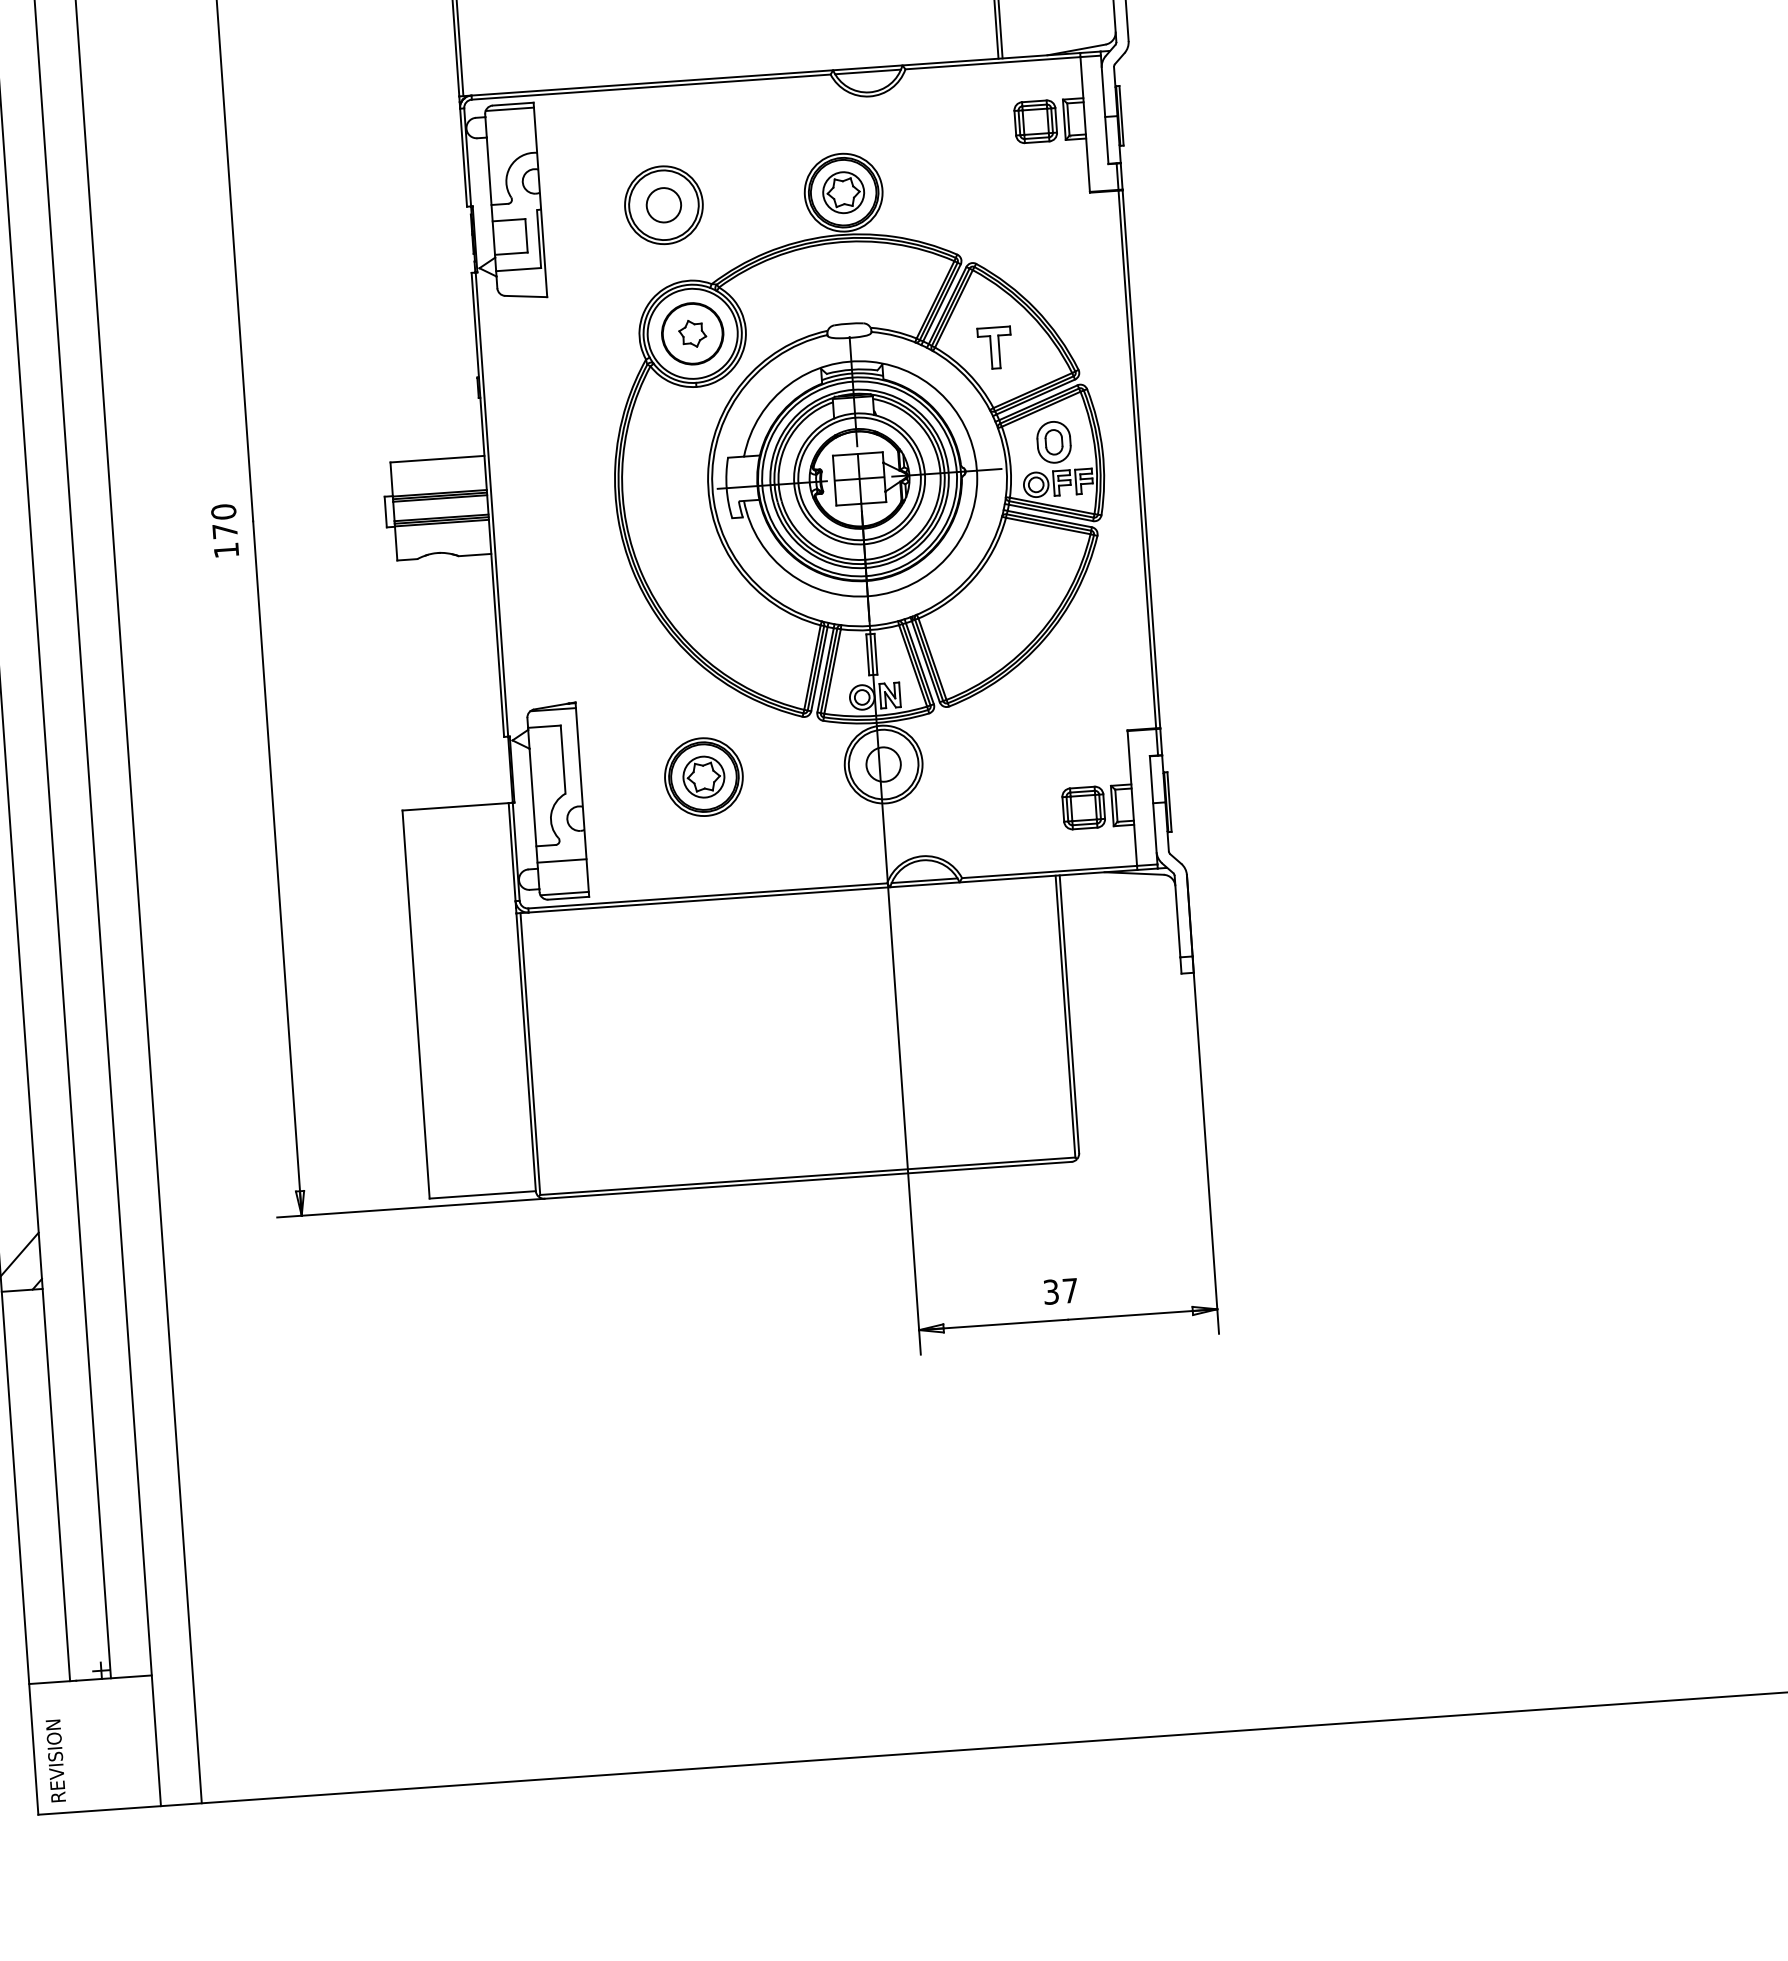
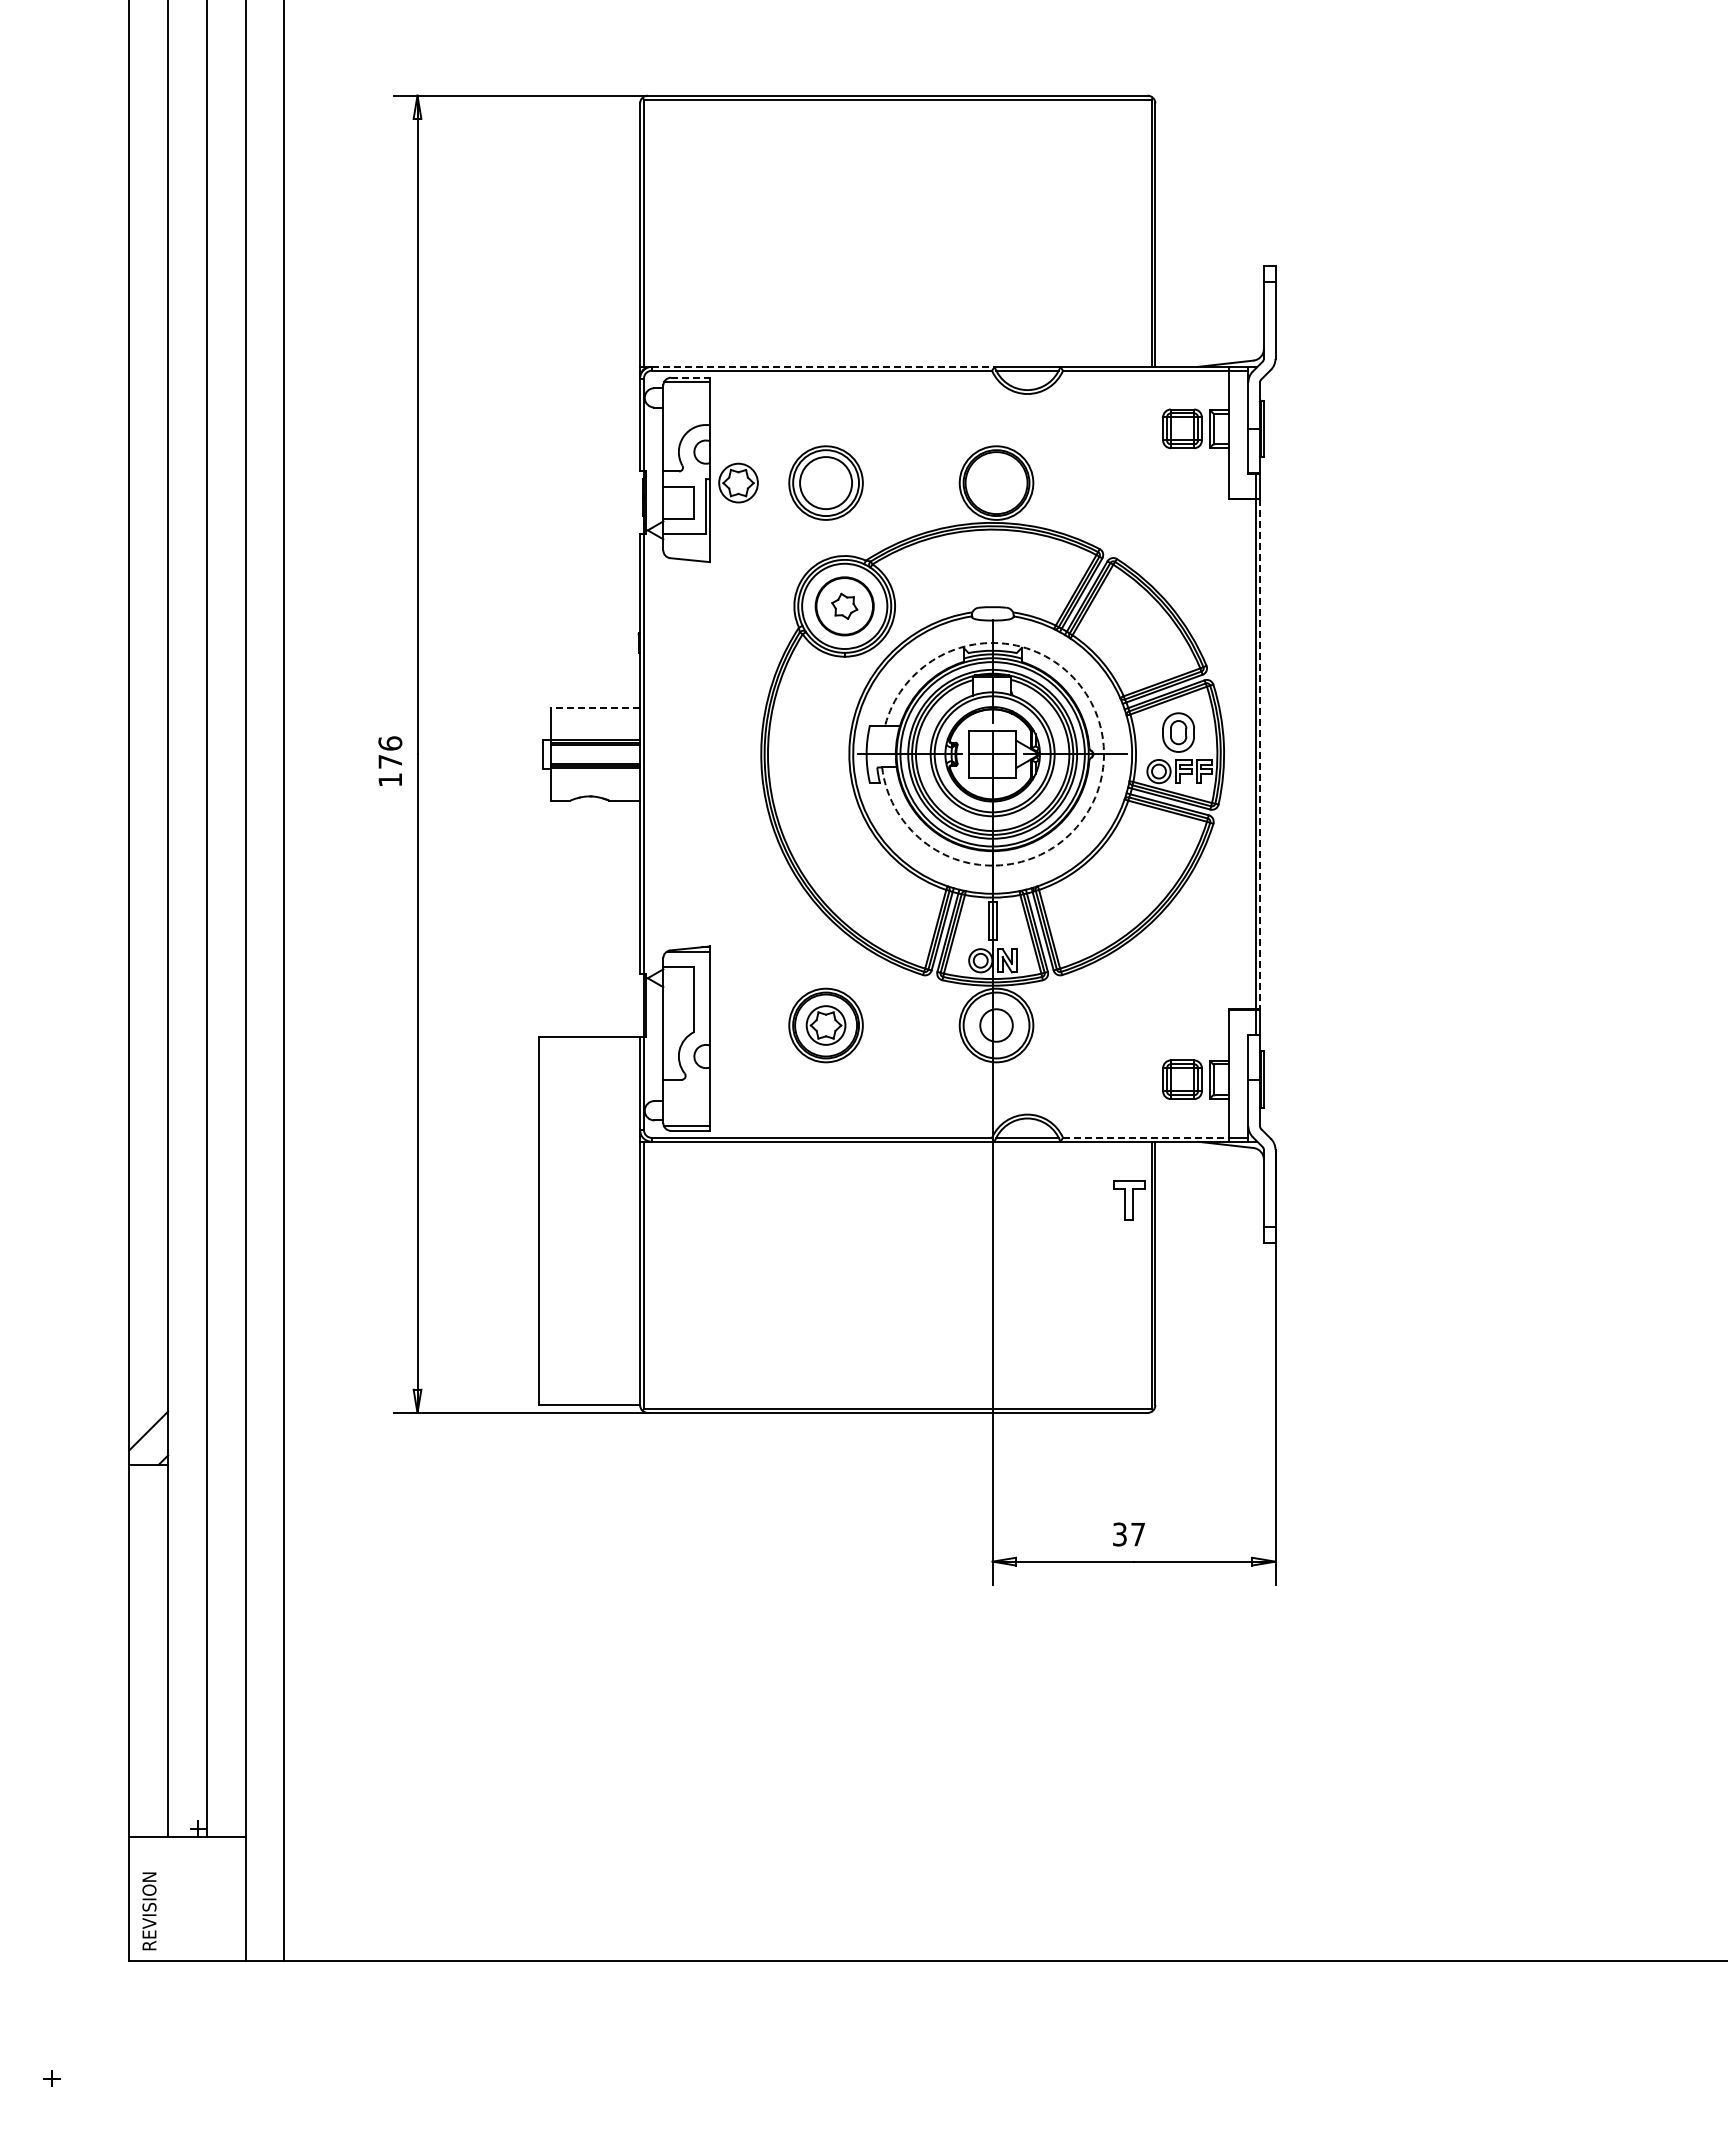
line: (652, 82) -> (823, 366), solid -> dashed
line: (513, 103) -> (690, 377), solid -> dashed
part: (843, 192) -> (738, 482), moved
circle: (663, 204) -> (825, 482), size x1.6
part: (995, 347) -> (1129, 1200), moved
line: (437, 458) -> (595, 707), solid -> dashed
line: (1141, 459) -> (1260, 754), solid -> dashed
arc: (977, 479) -> (1103, 762), solid -> dashed
text: (223, 511) -> (390, 743), 170 -> 176
line: (561, 861) -> (686, 1095), removed
line: (1050, 871) -> (1146, 1137), solid -> dashed

